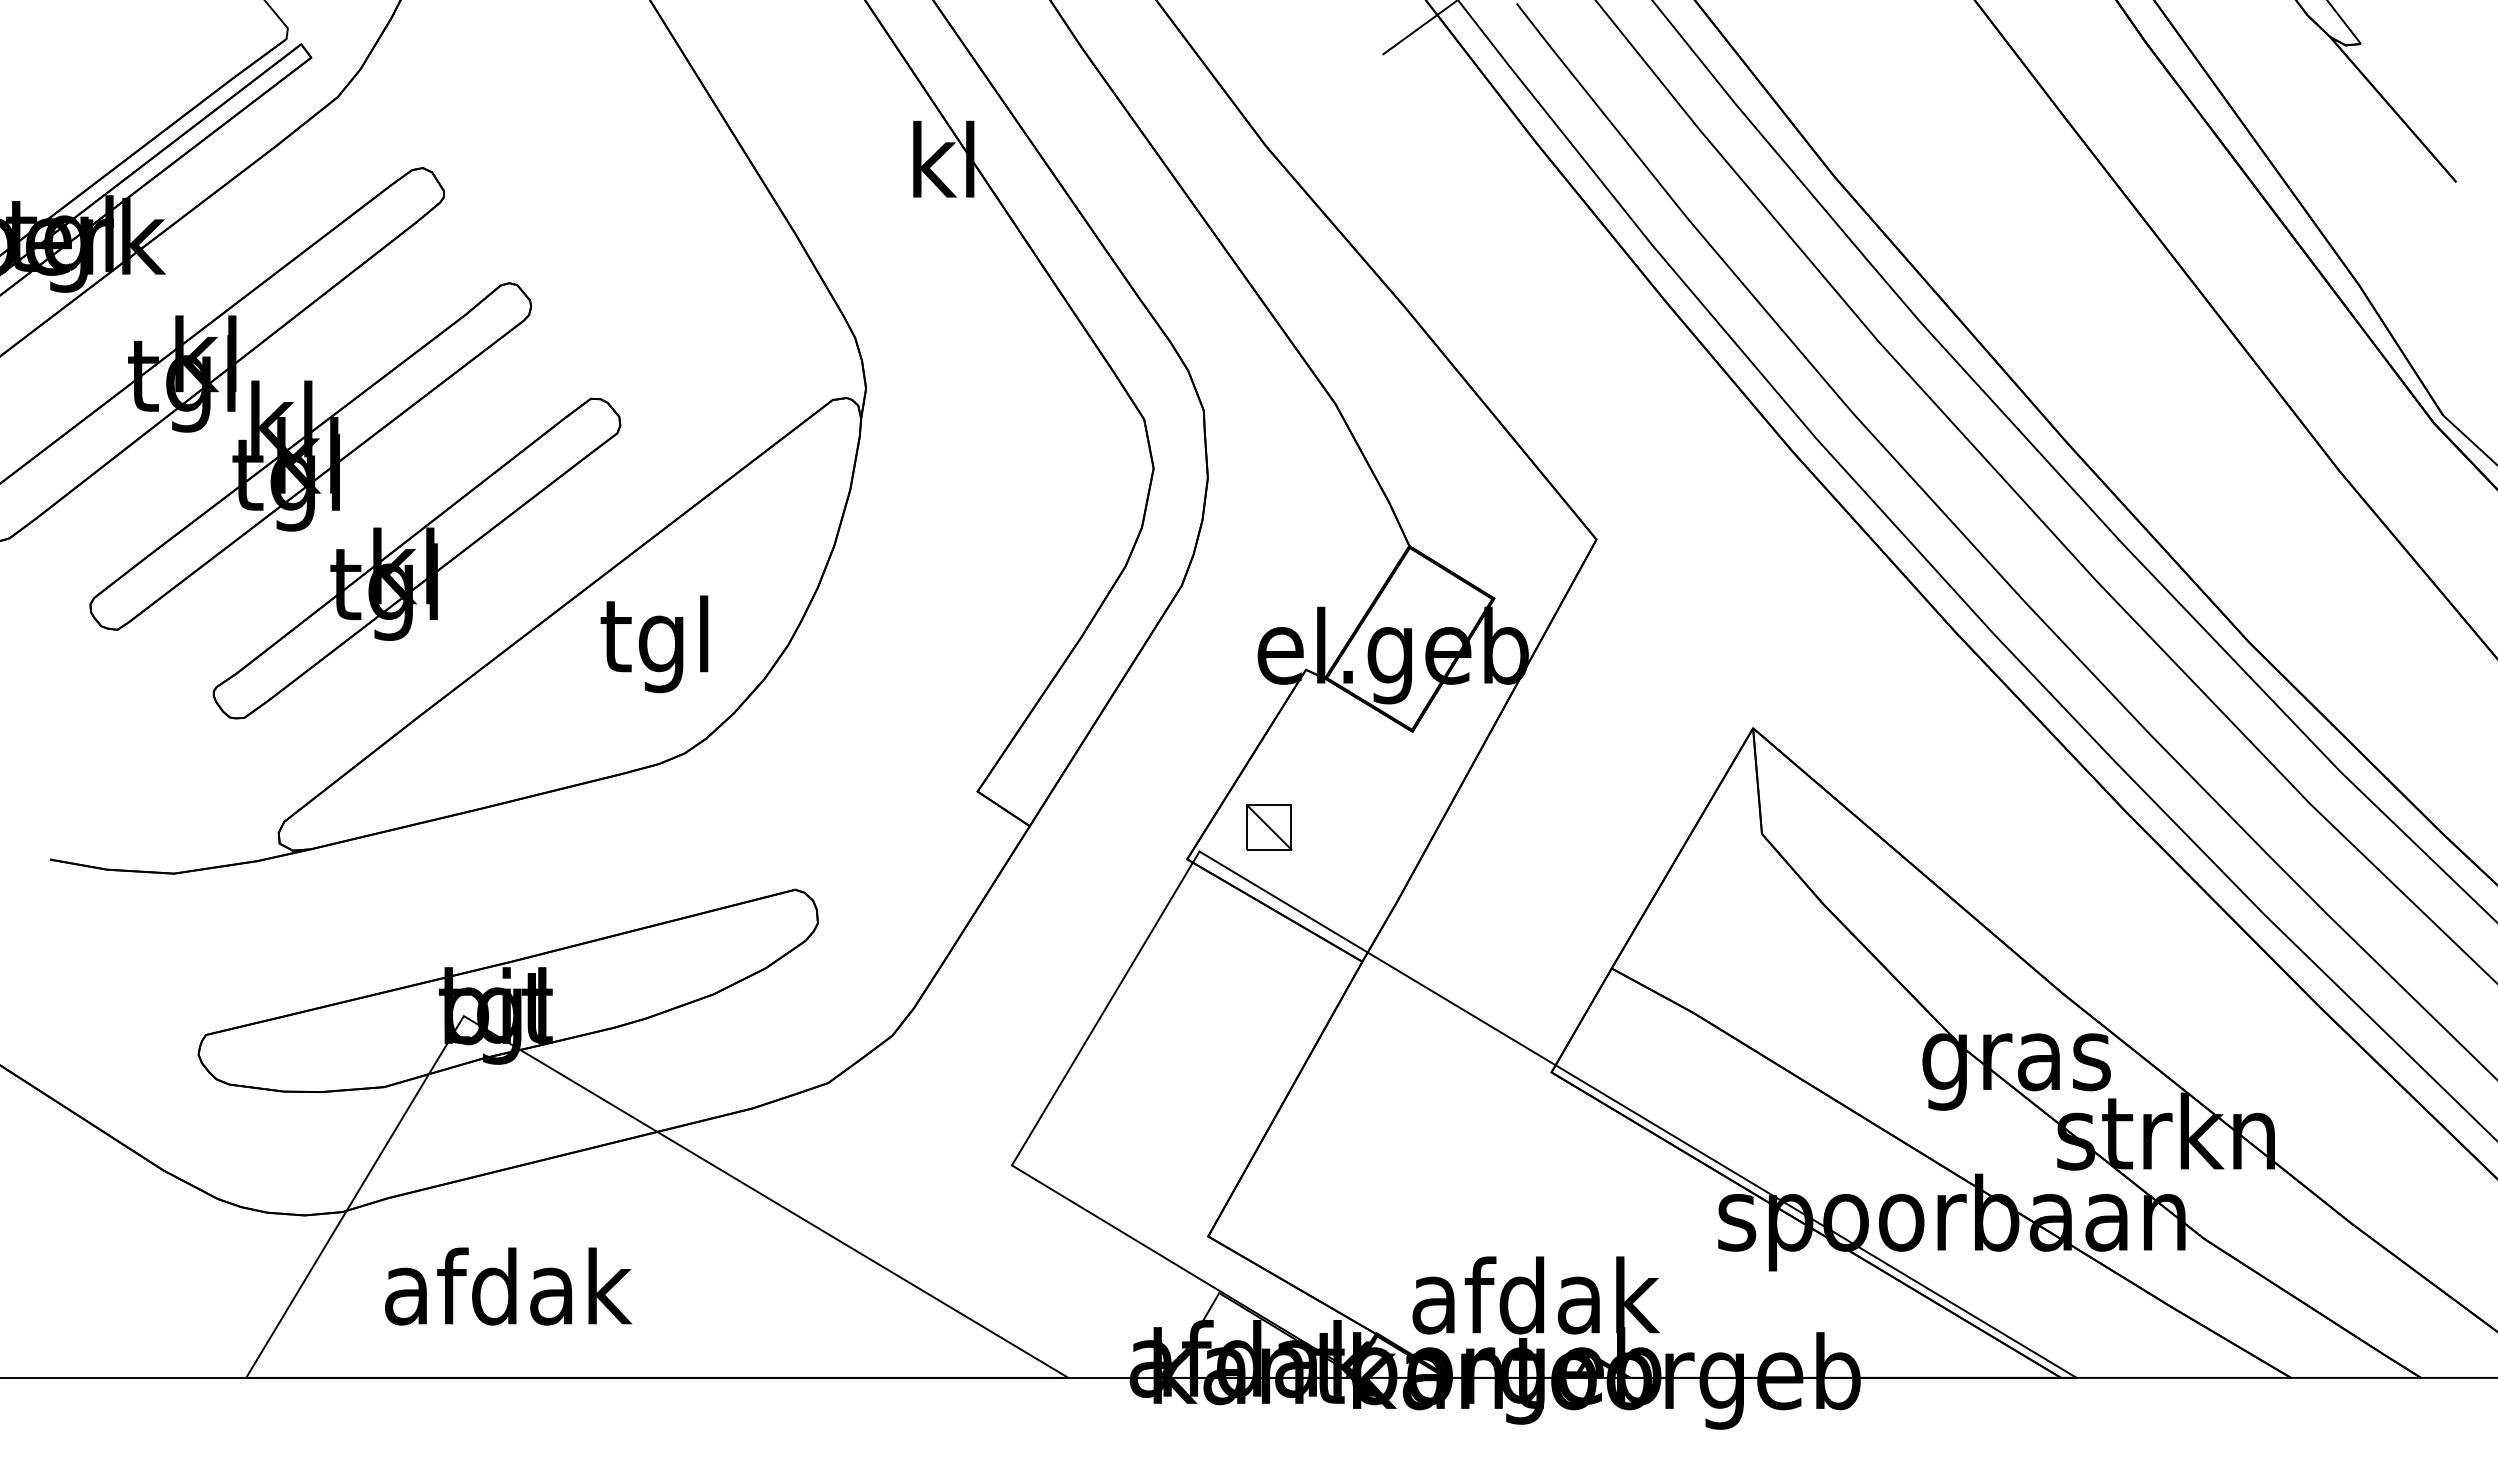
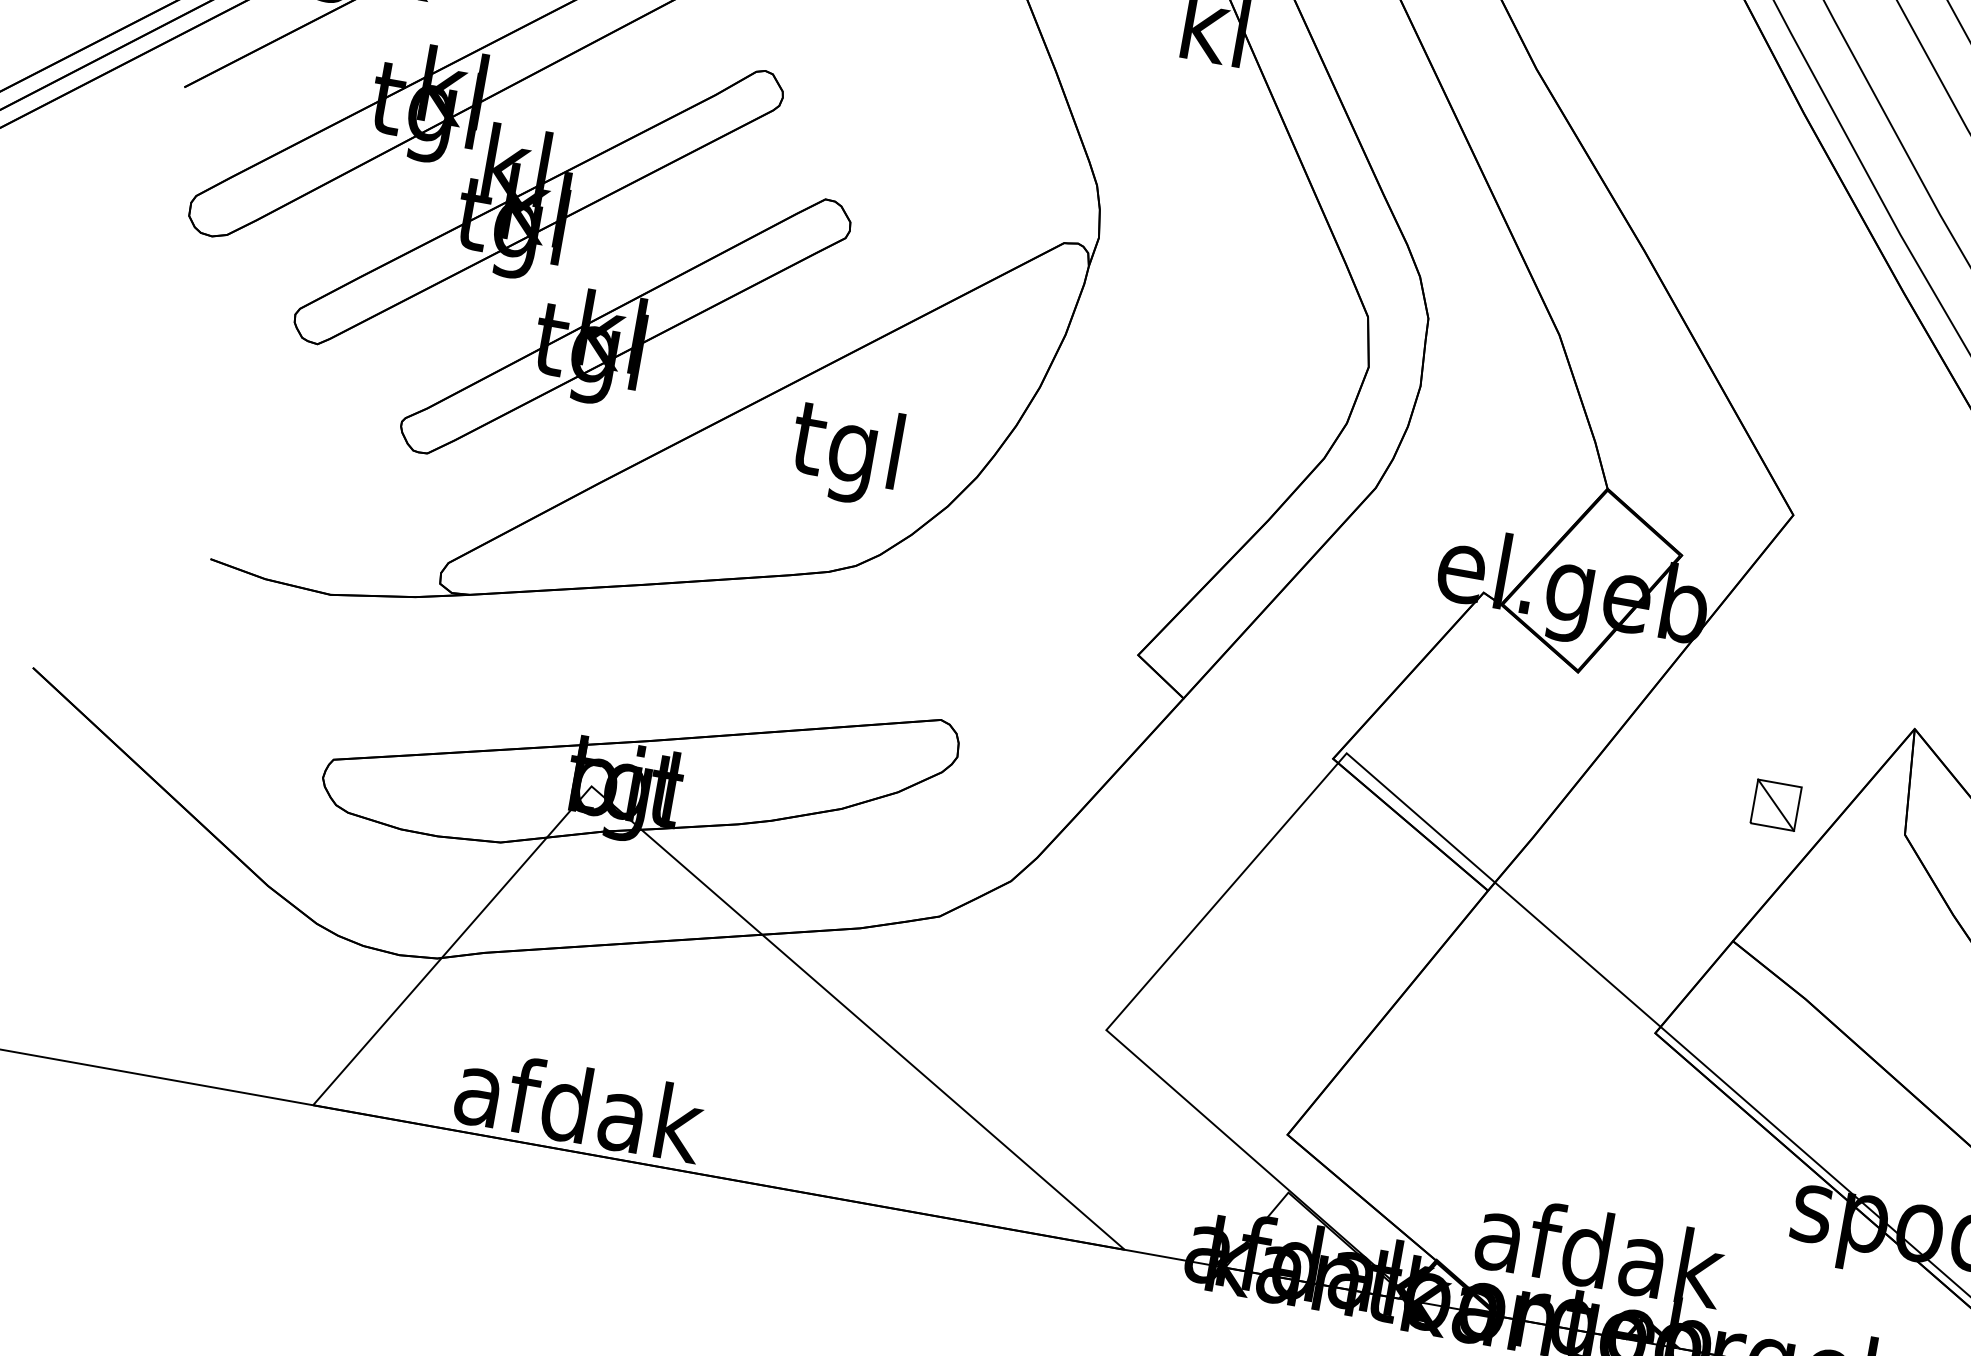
part: (1269, 827) -> (1776, 805), moved
text: (508, 1286) -> (580, 1105), moved

